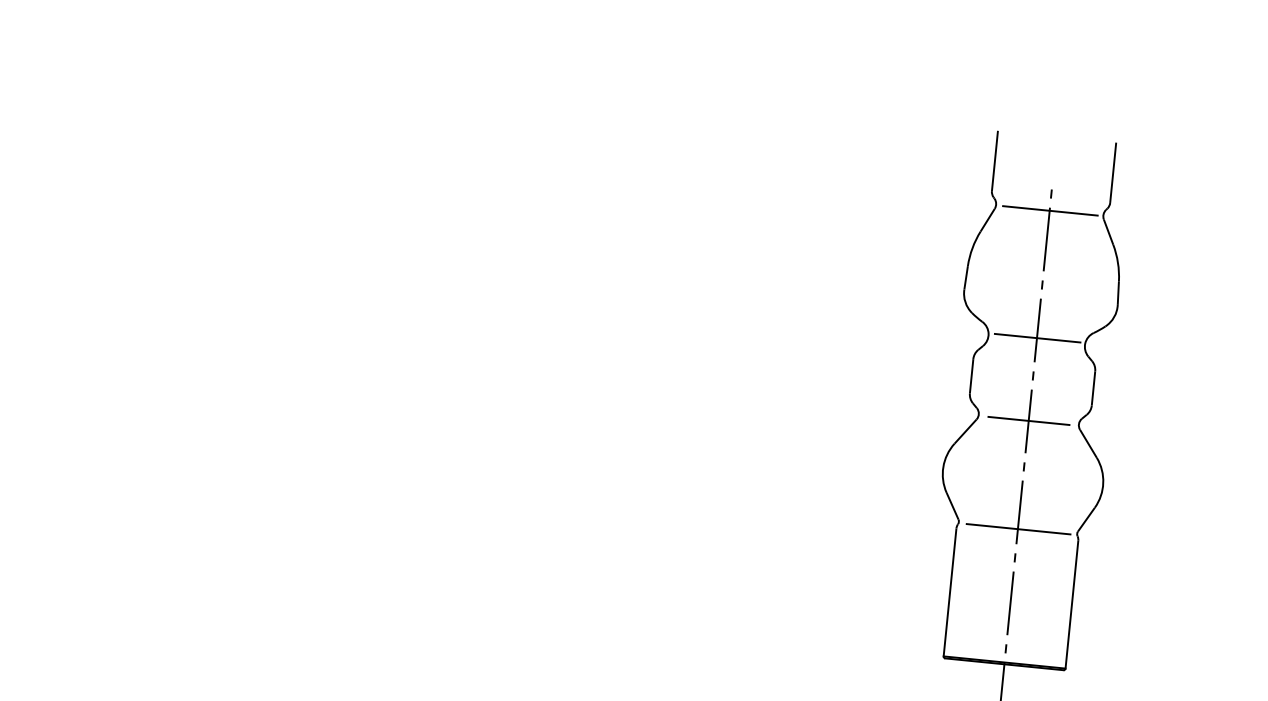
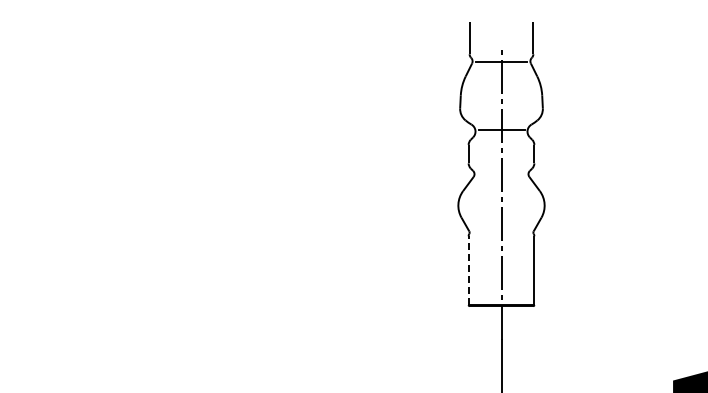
line: (1028, 420) -> (501, 174), removed
line: (1017, 529) -> (501, 233), removed
line: (949, 592) -> (468, 270), solid -> dashed

